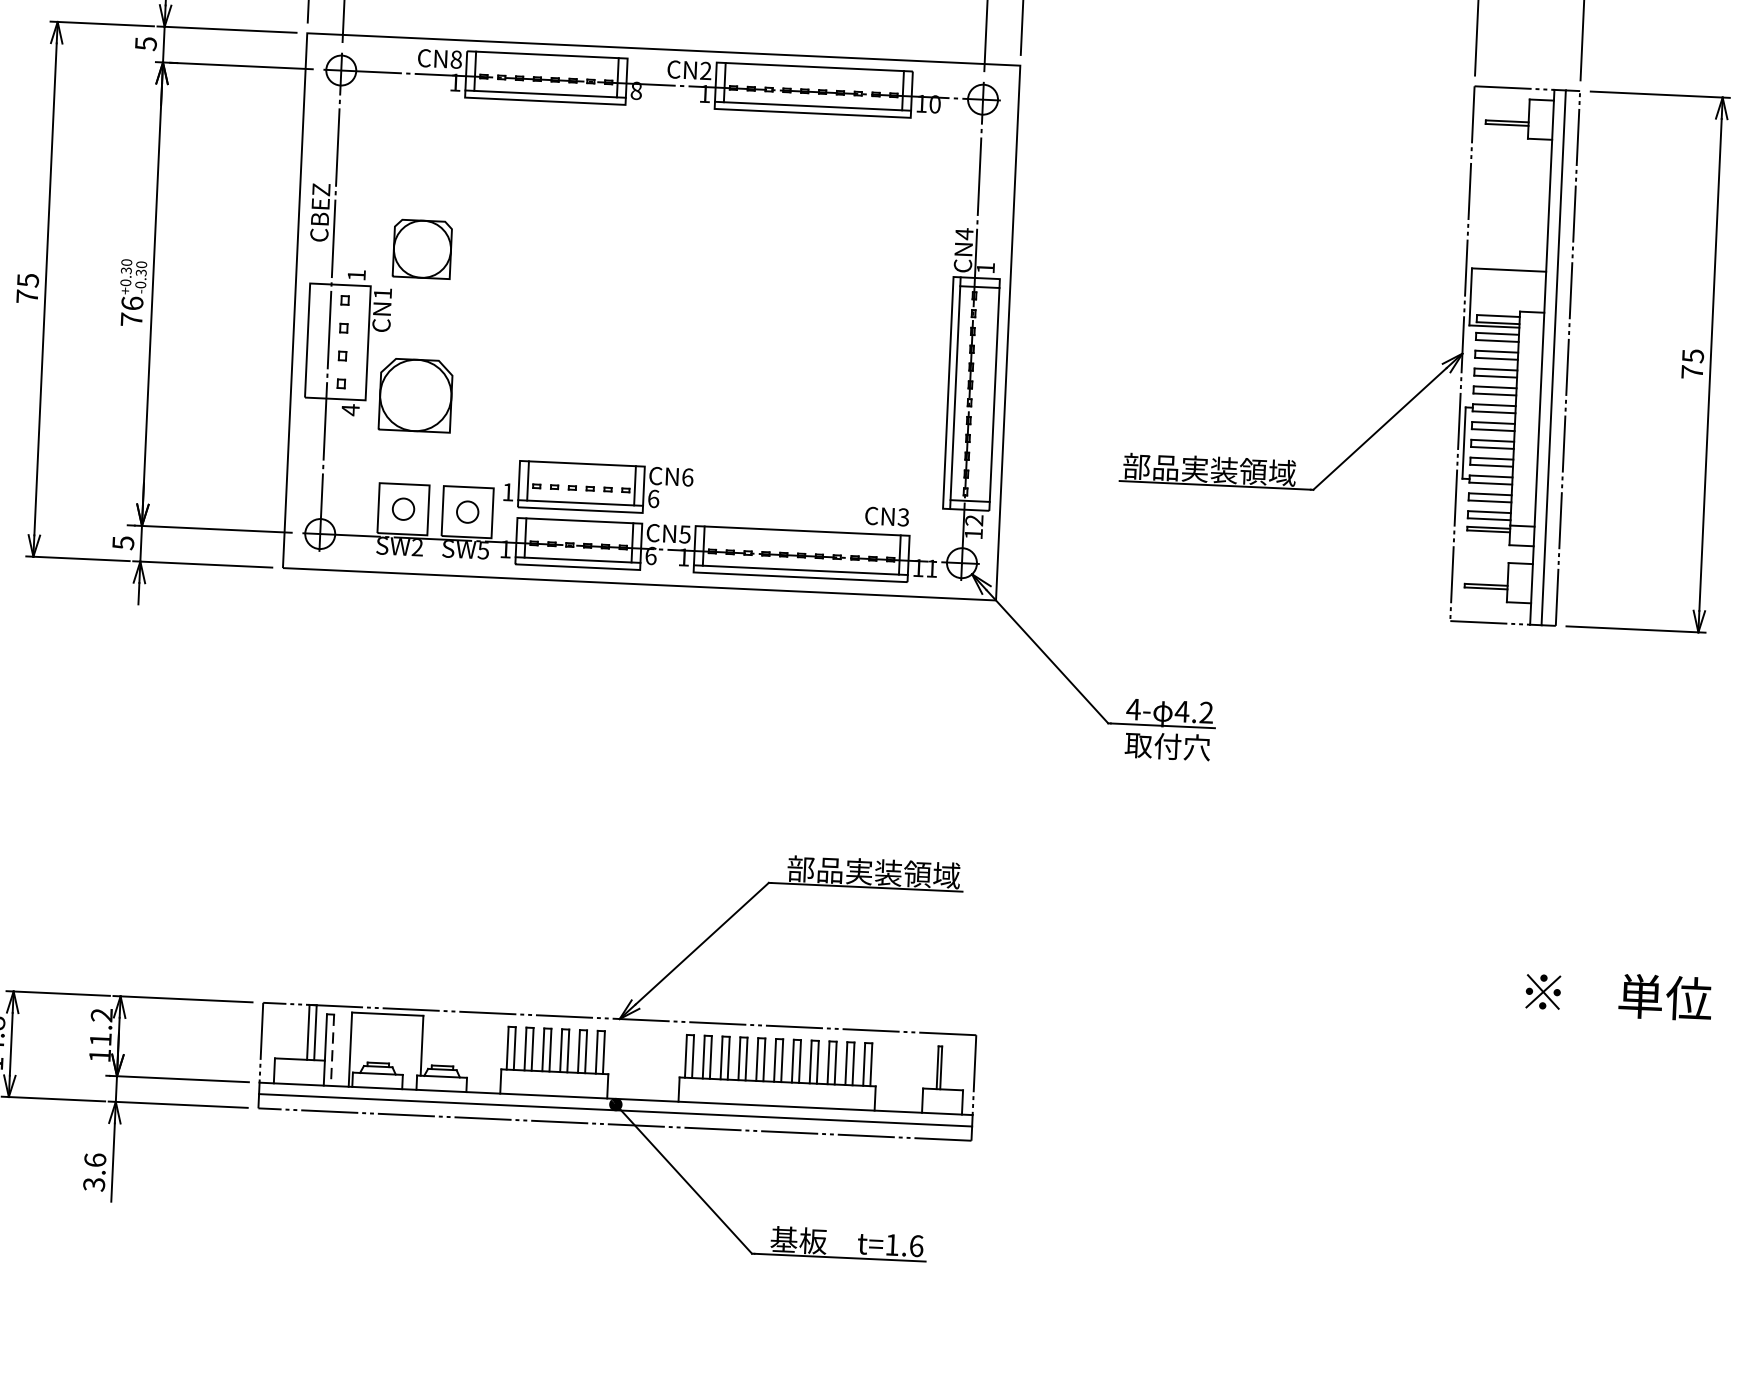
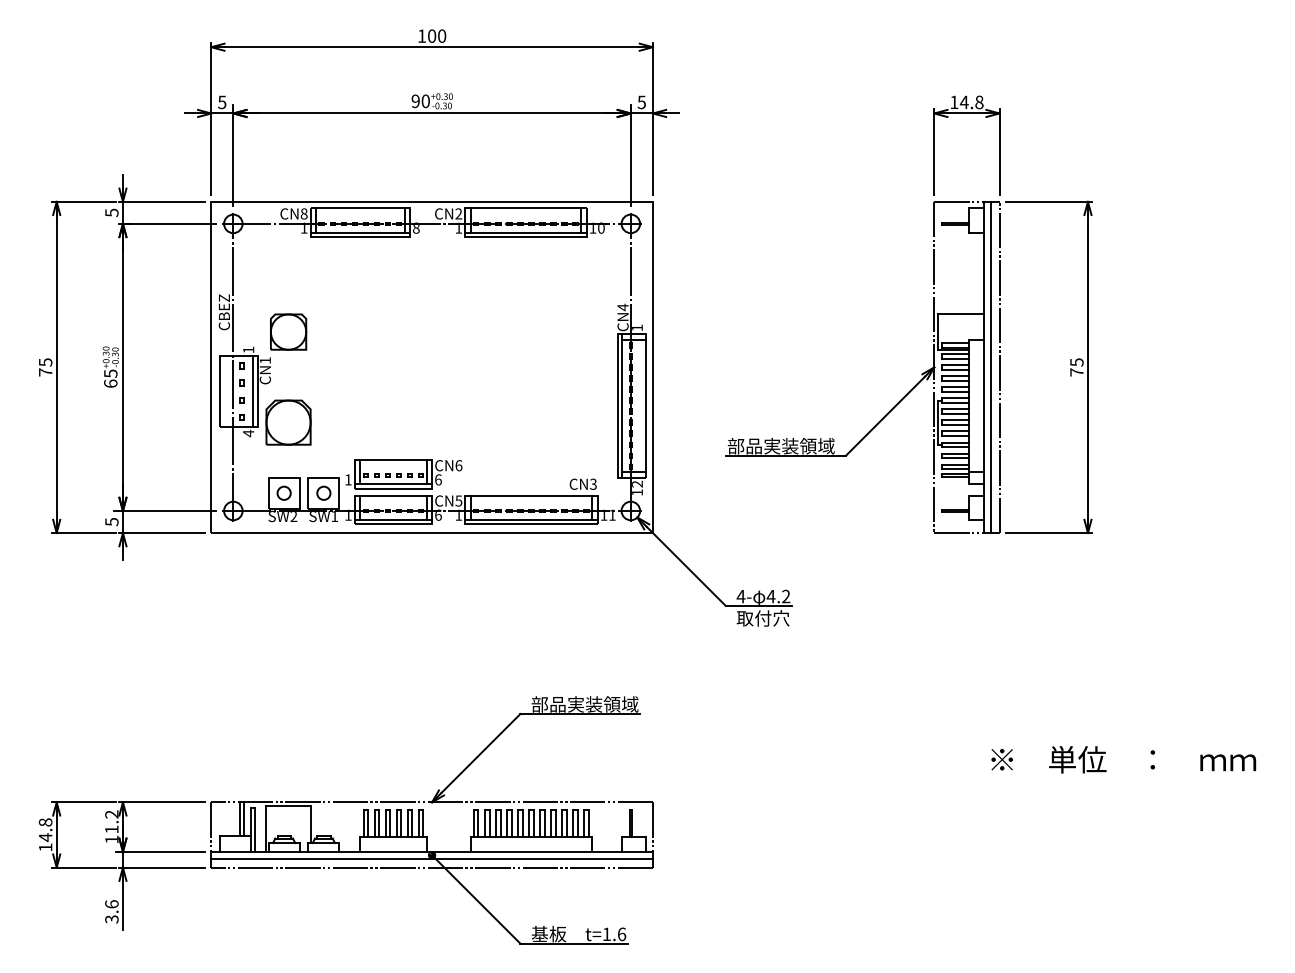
text: (131, 311) -> (110, 378), 76 -> 65
line: (361, 342) -> (253, 391), added
text: (483, 550) -> (334, 516), SW5 -> SW1
line: (332, 1051) -> (255, 830), dashed -> solid

